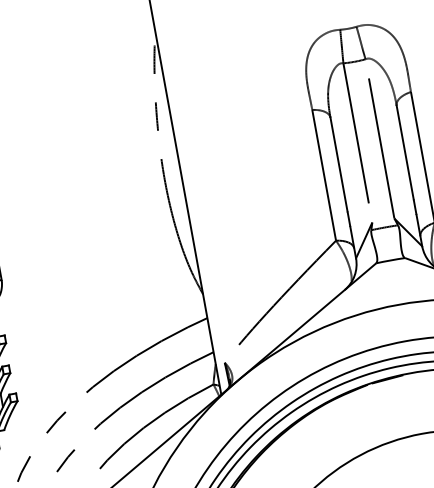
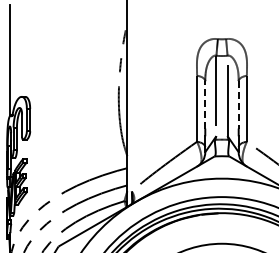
line: (404, 151) -> (238, 104), solid -> dashed
line: (339, 163) -> (205, 104), solid -> dashed

